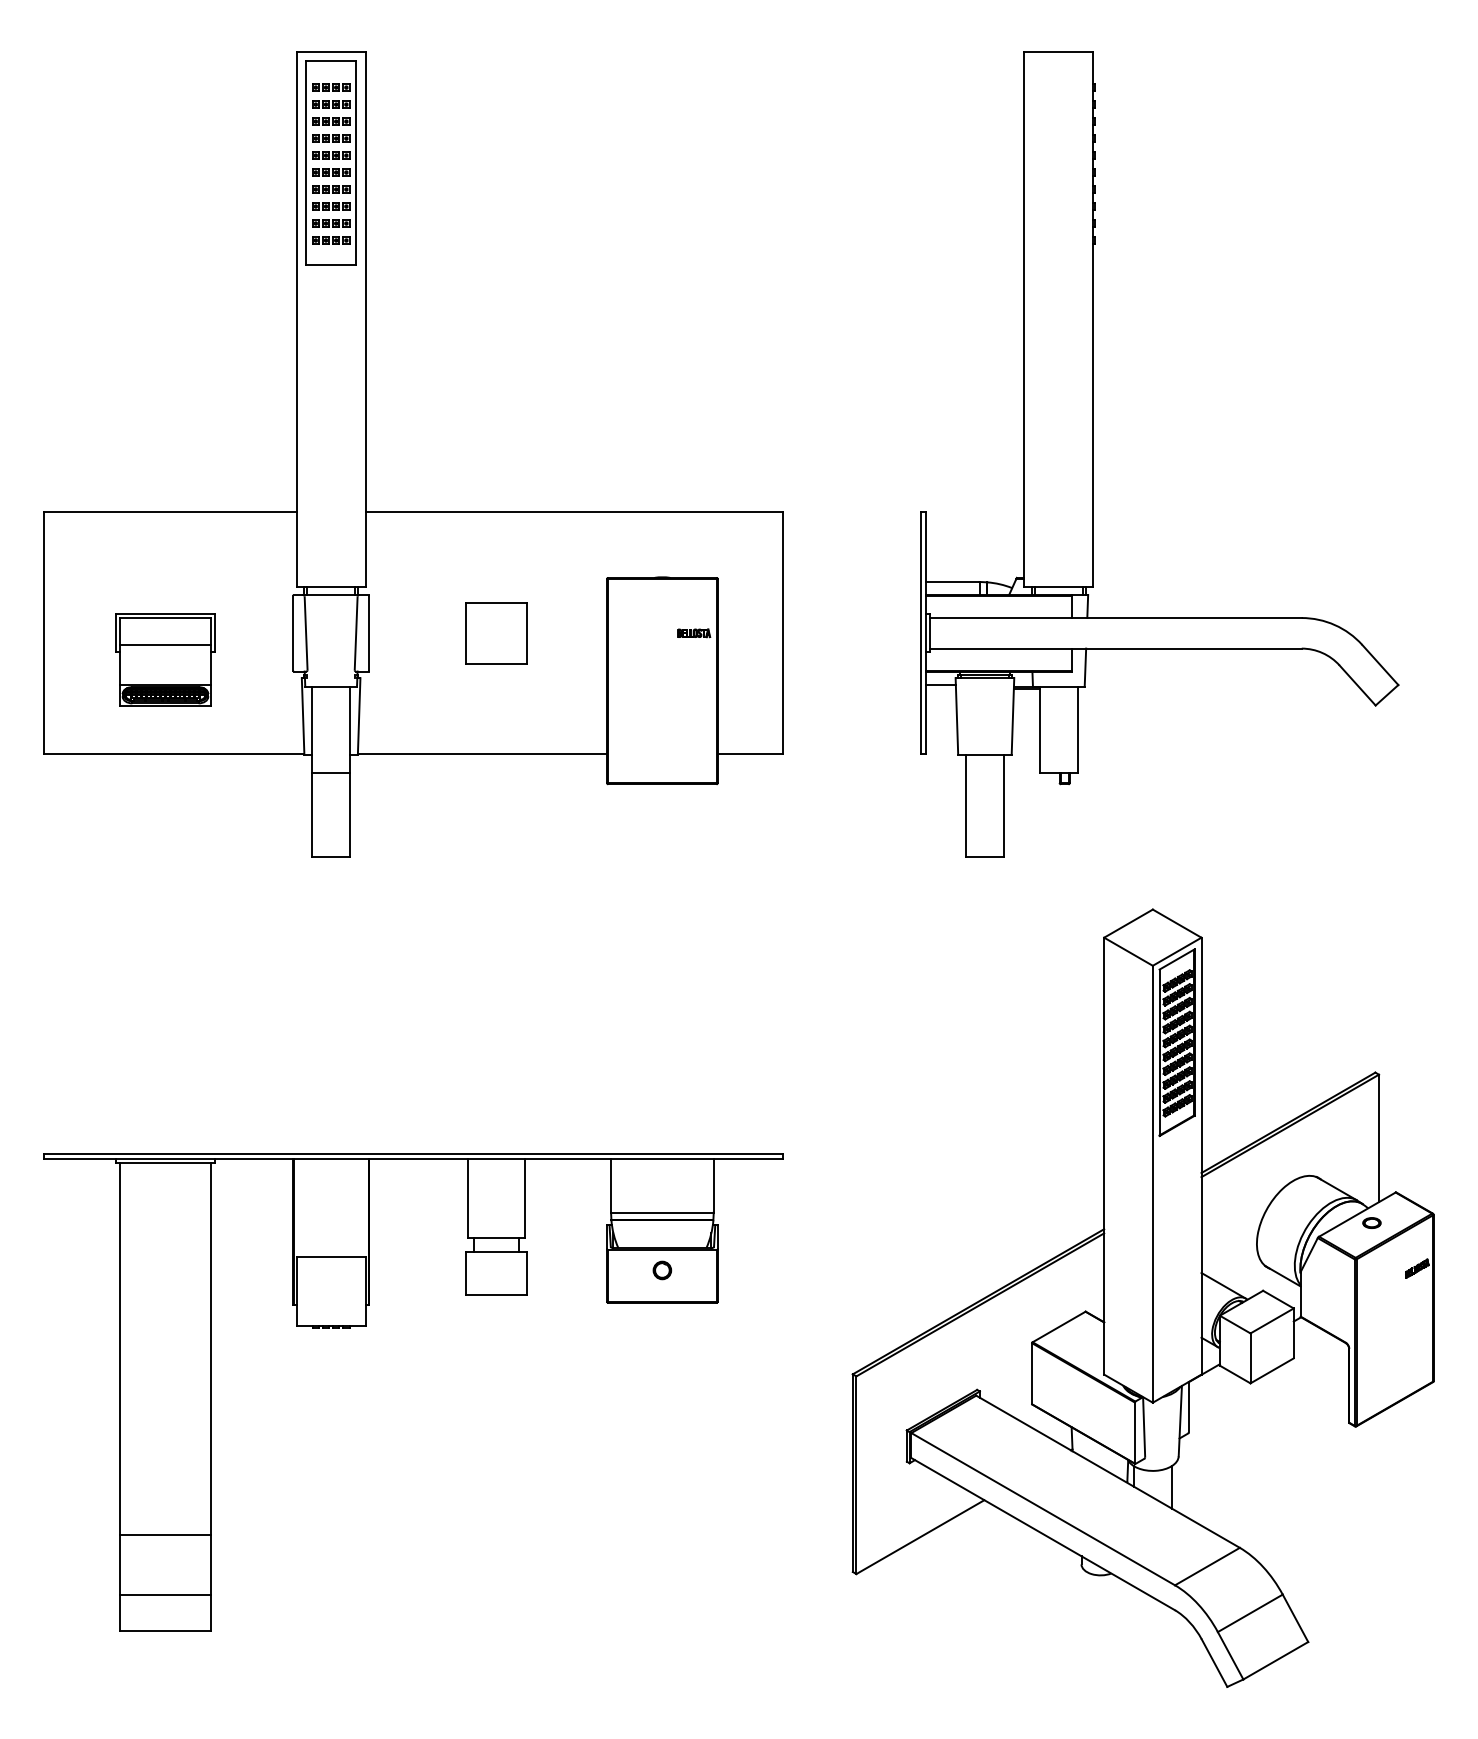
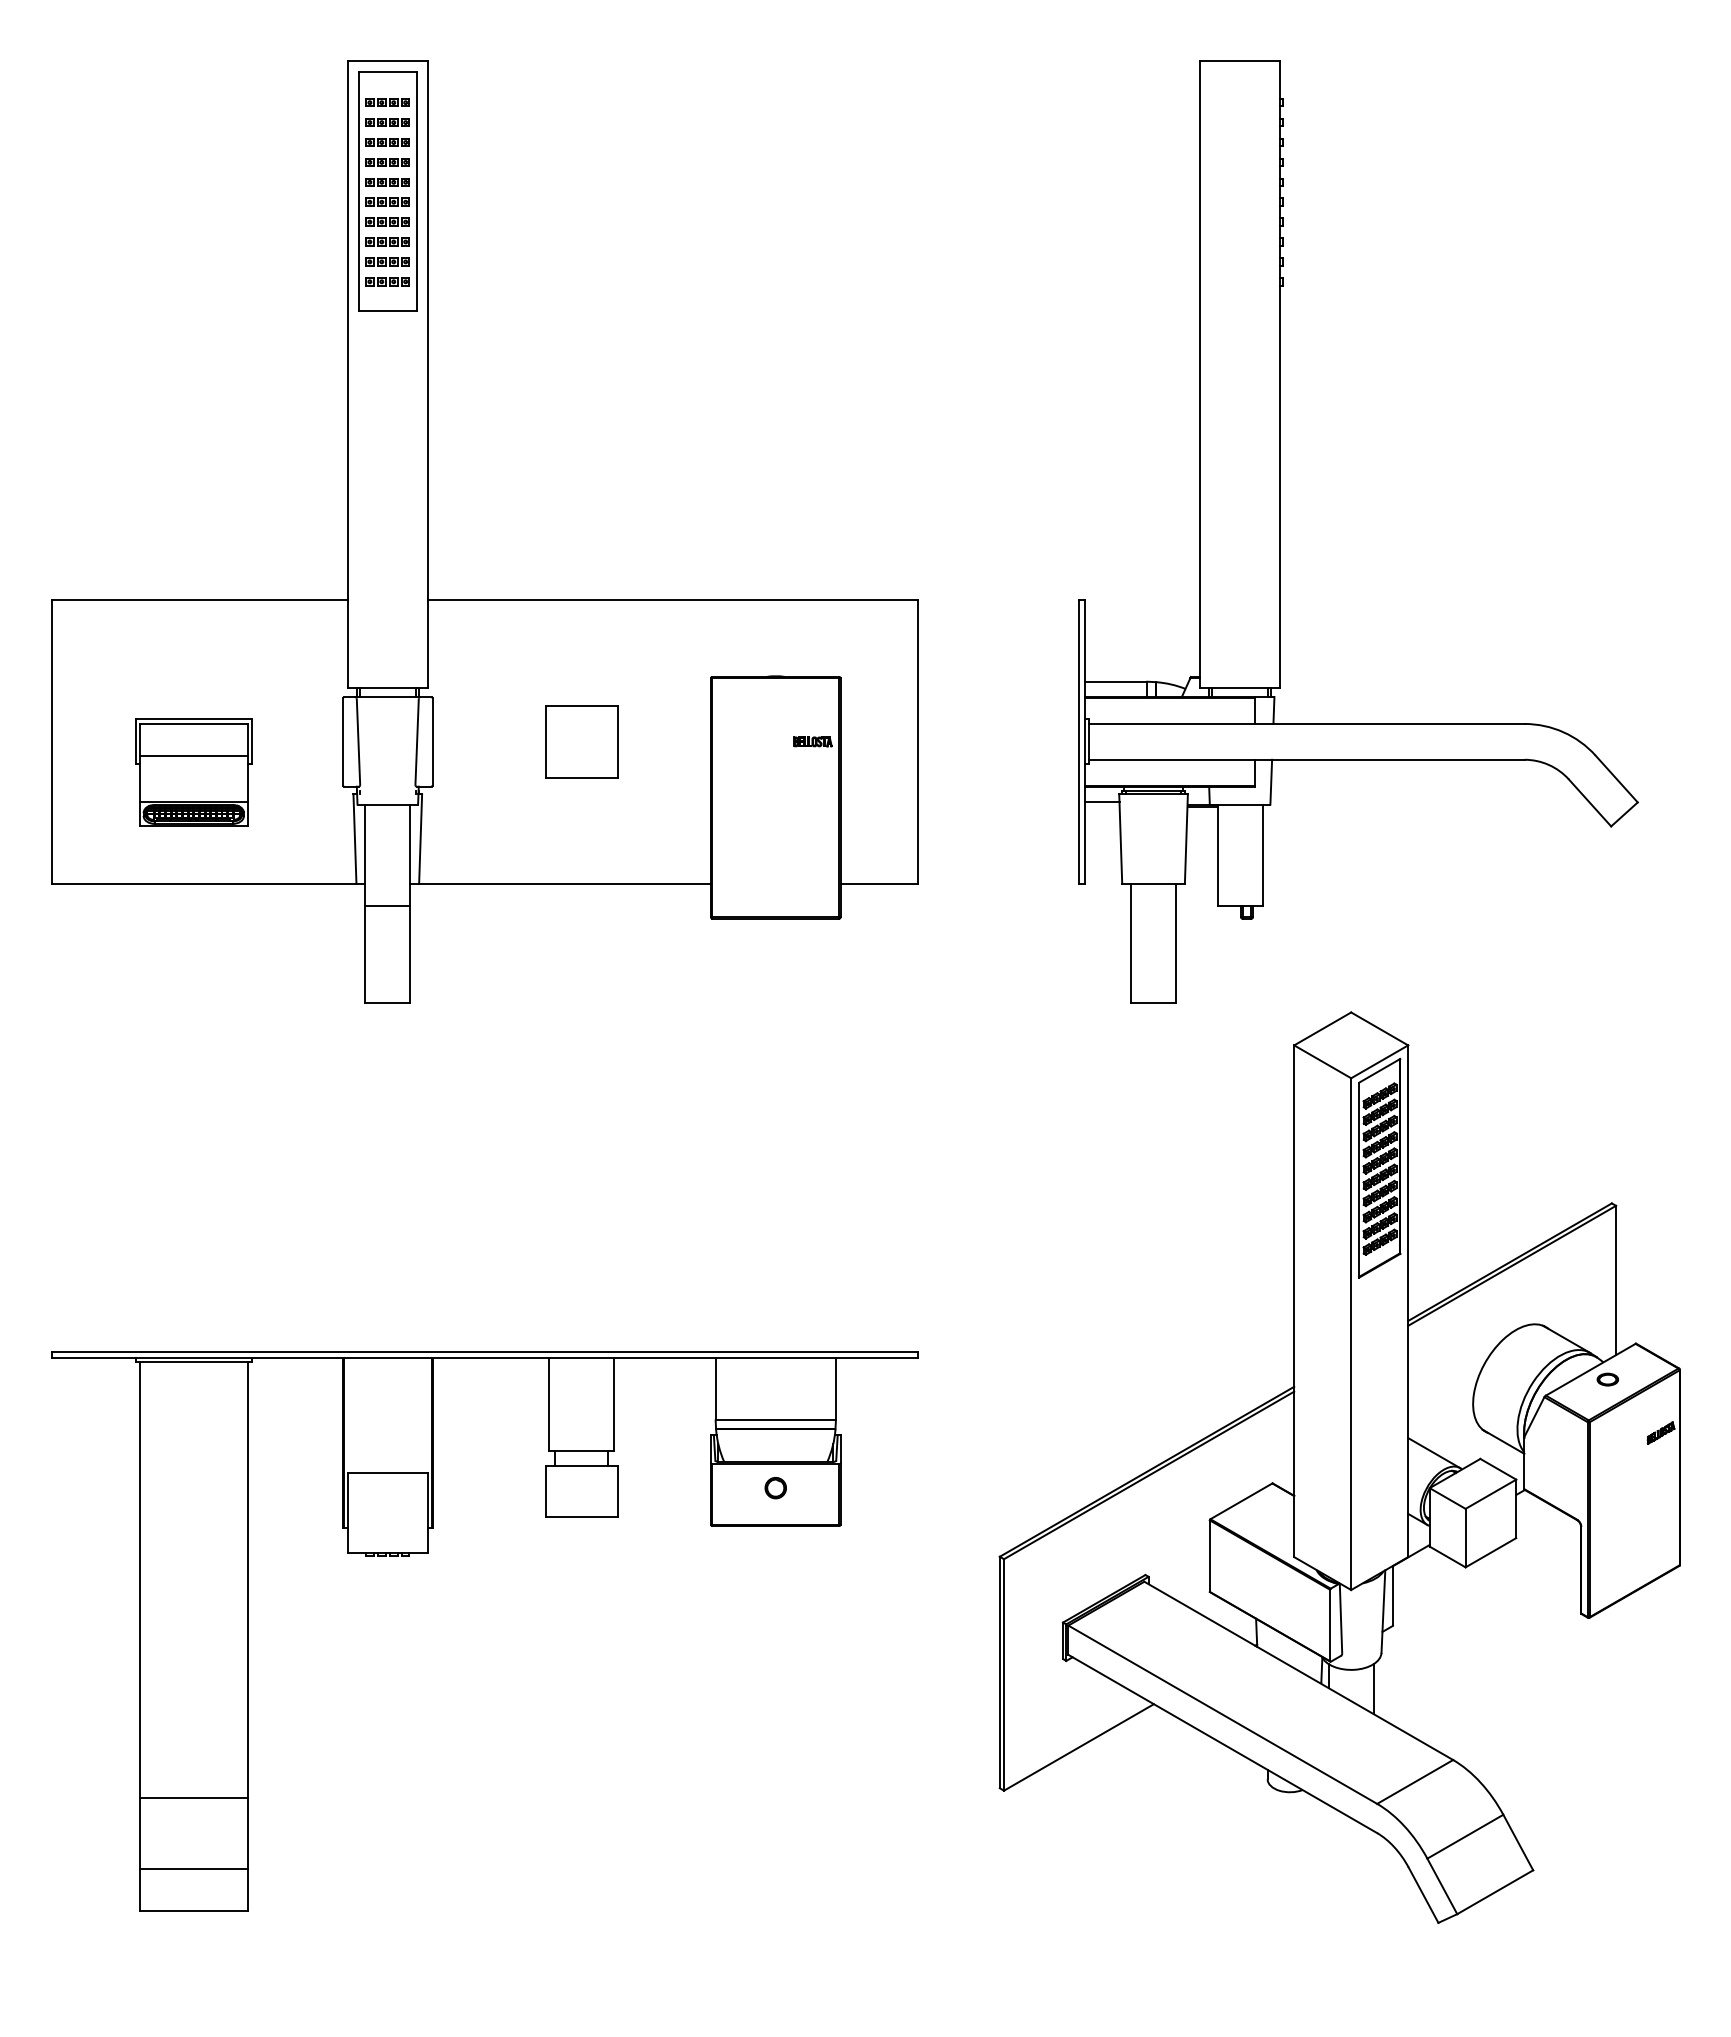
part: (1142, 1298) -> (1339, 1467), moved

